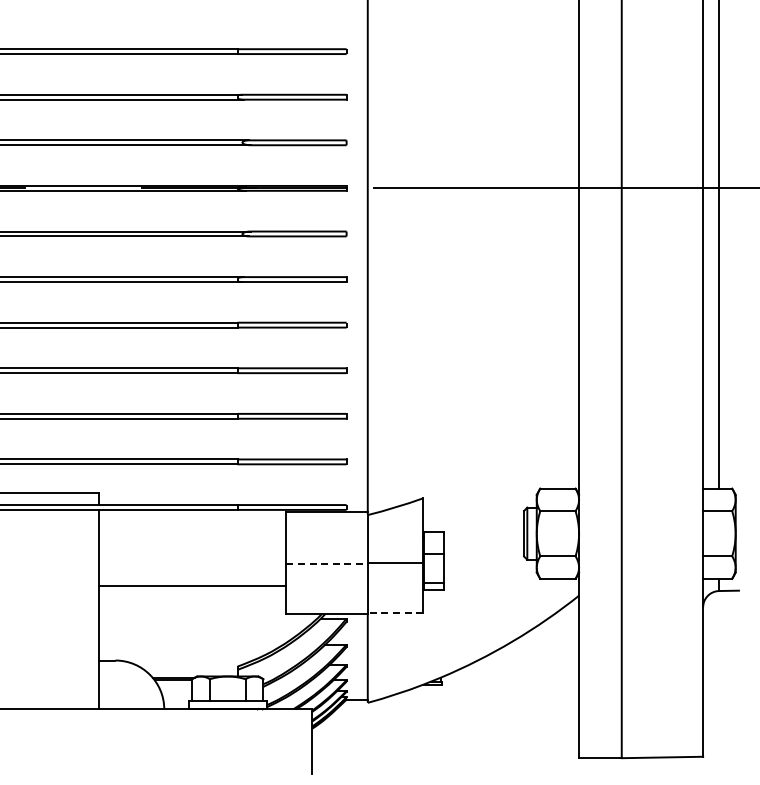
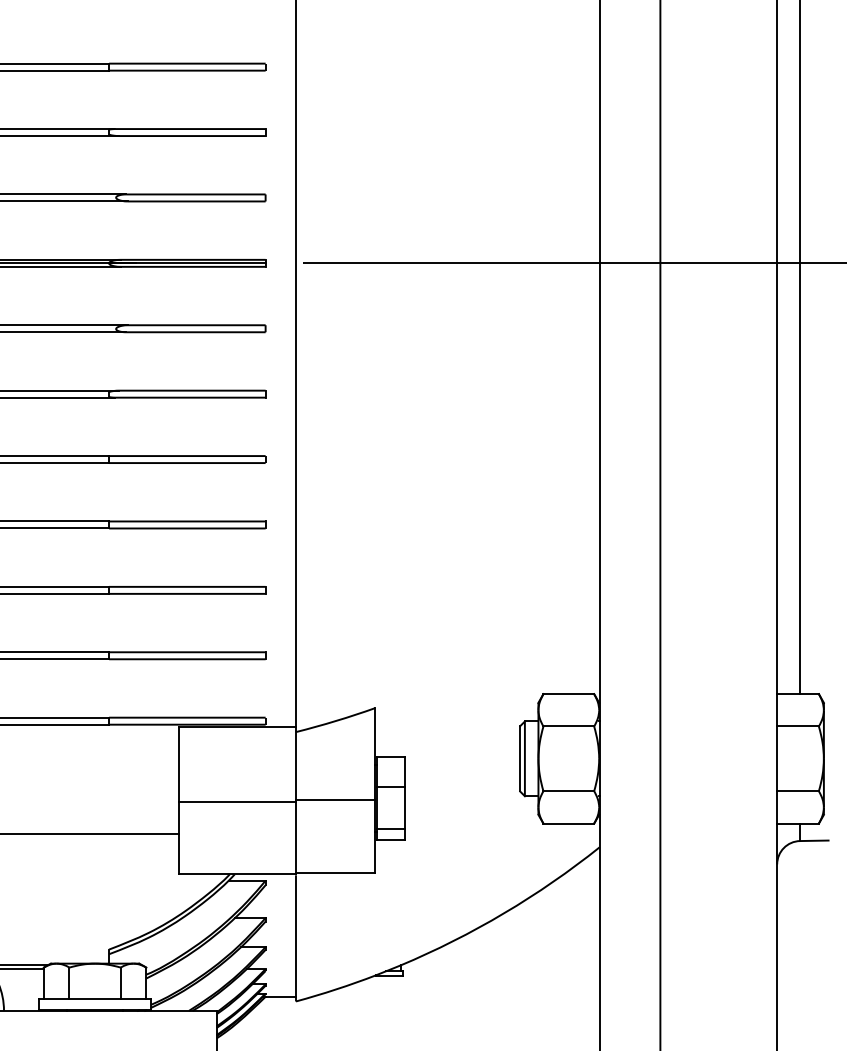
line: (327, 563) -> (238, 801), dashed -> solid
line: (395, 613) -> (335, 873), dashed -> solid

